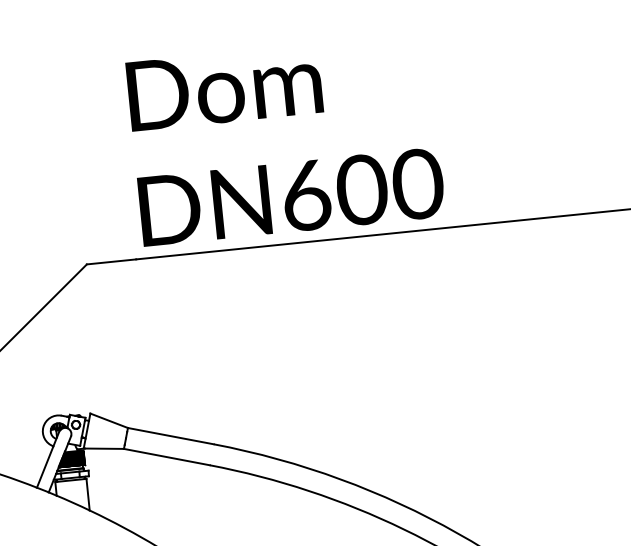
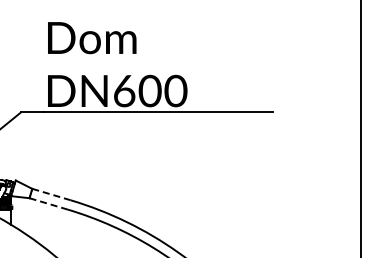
line: (170, 436) -> (51, 194), solid -> dashed
line: (166, 456) -> (48, 203), solid -> dashed

